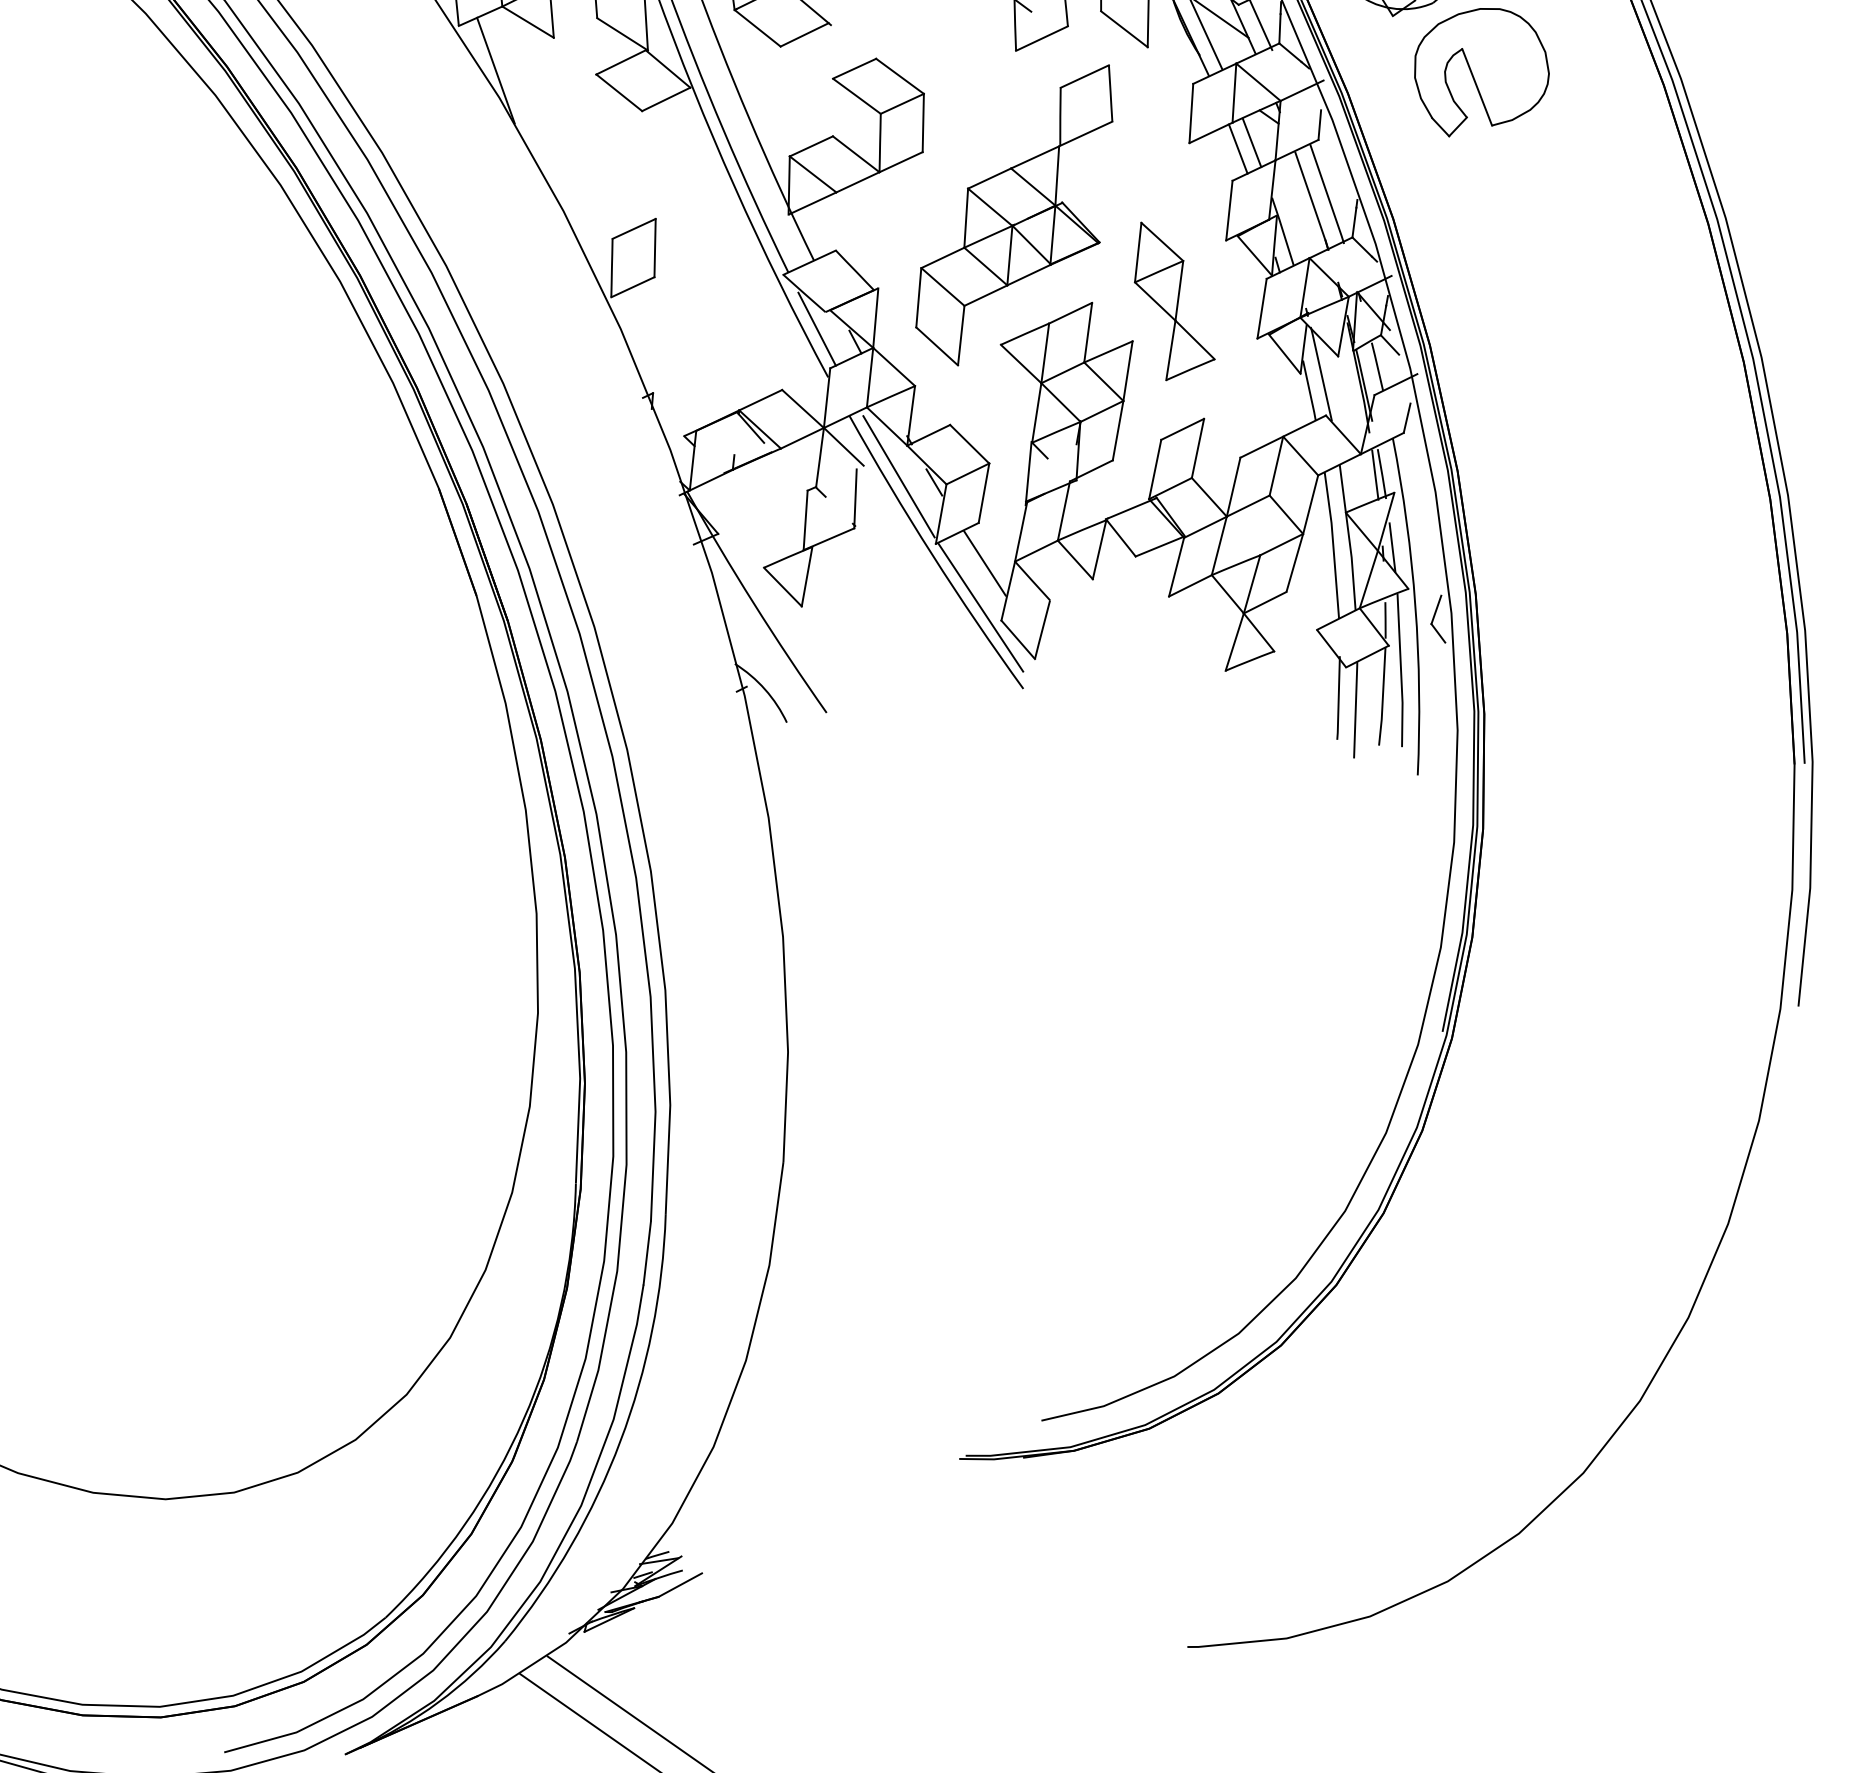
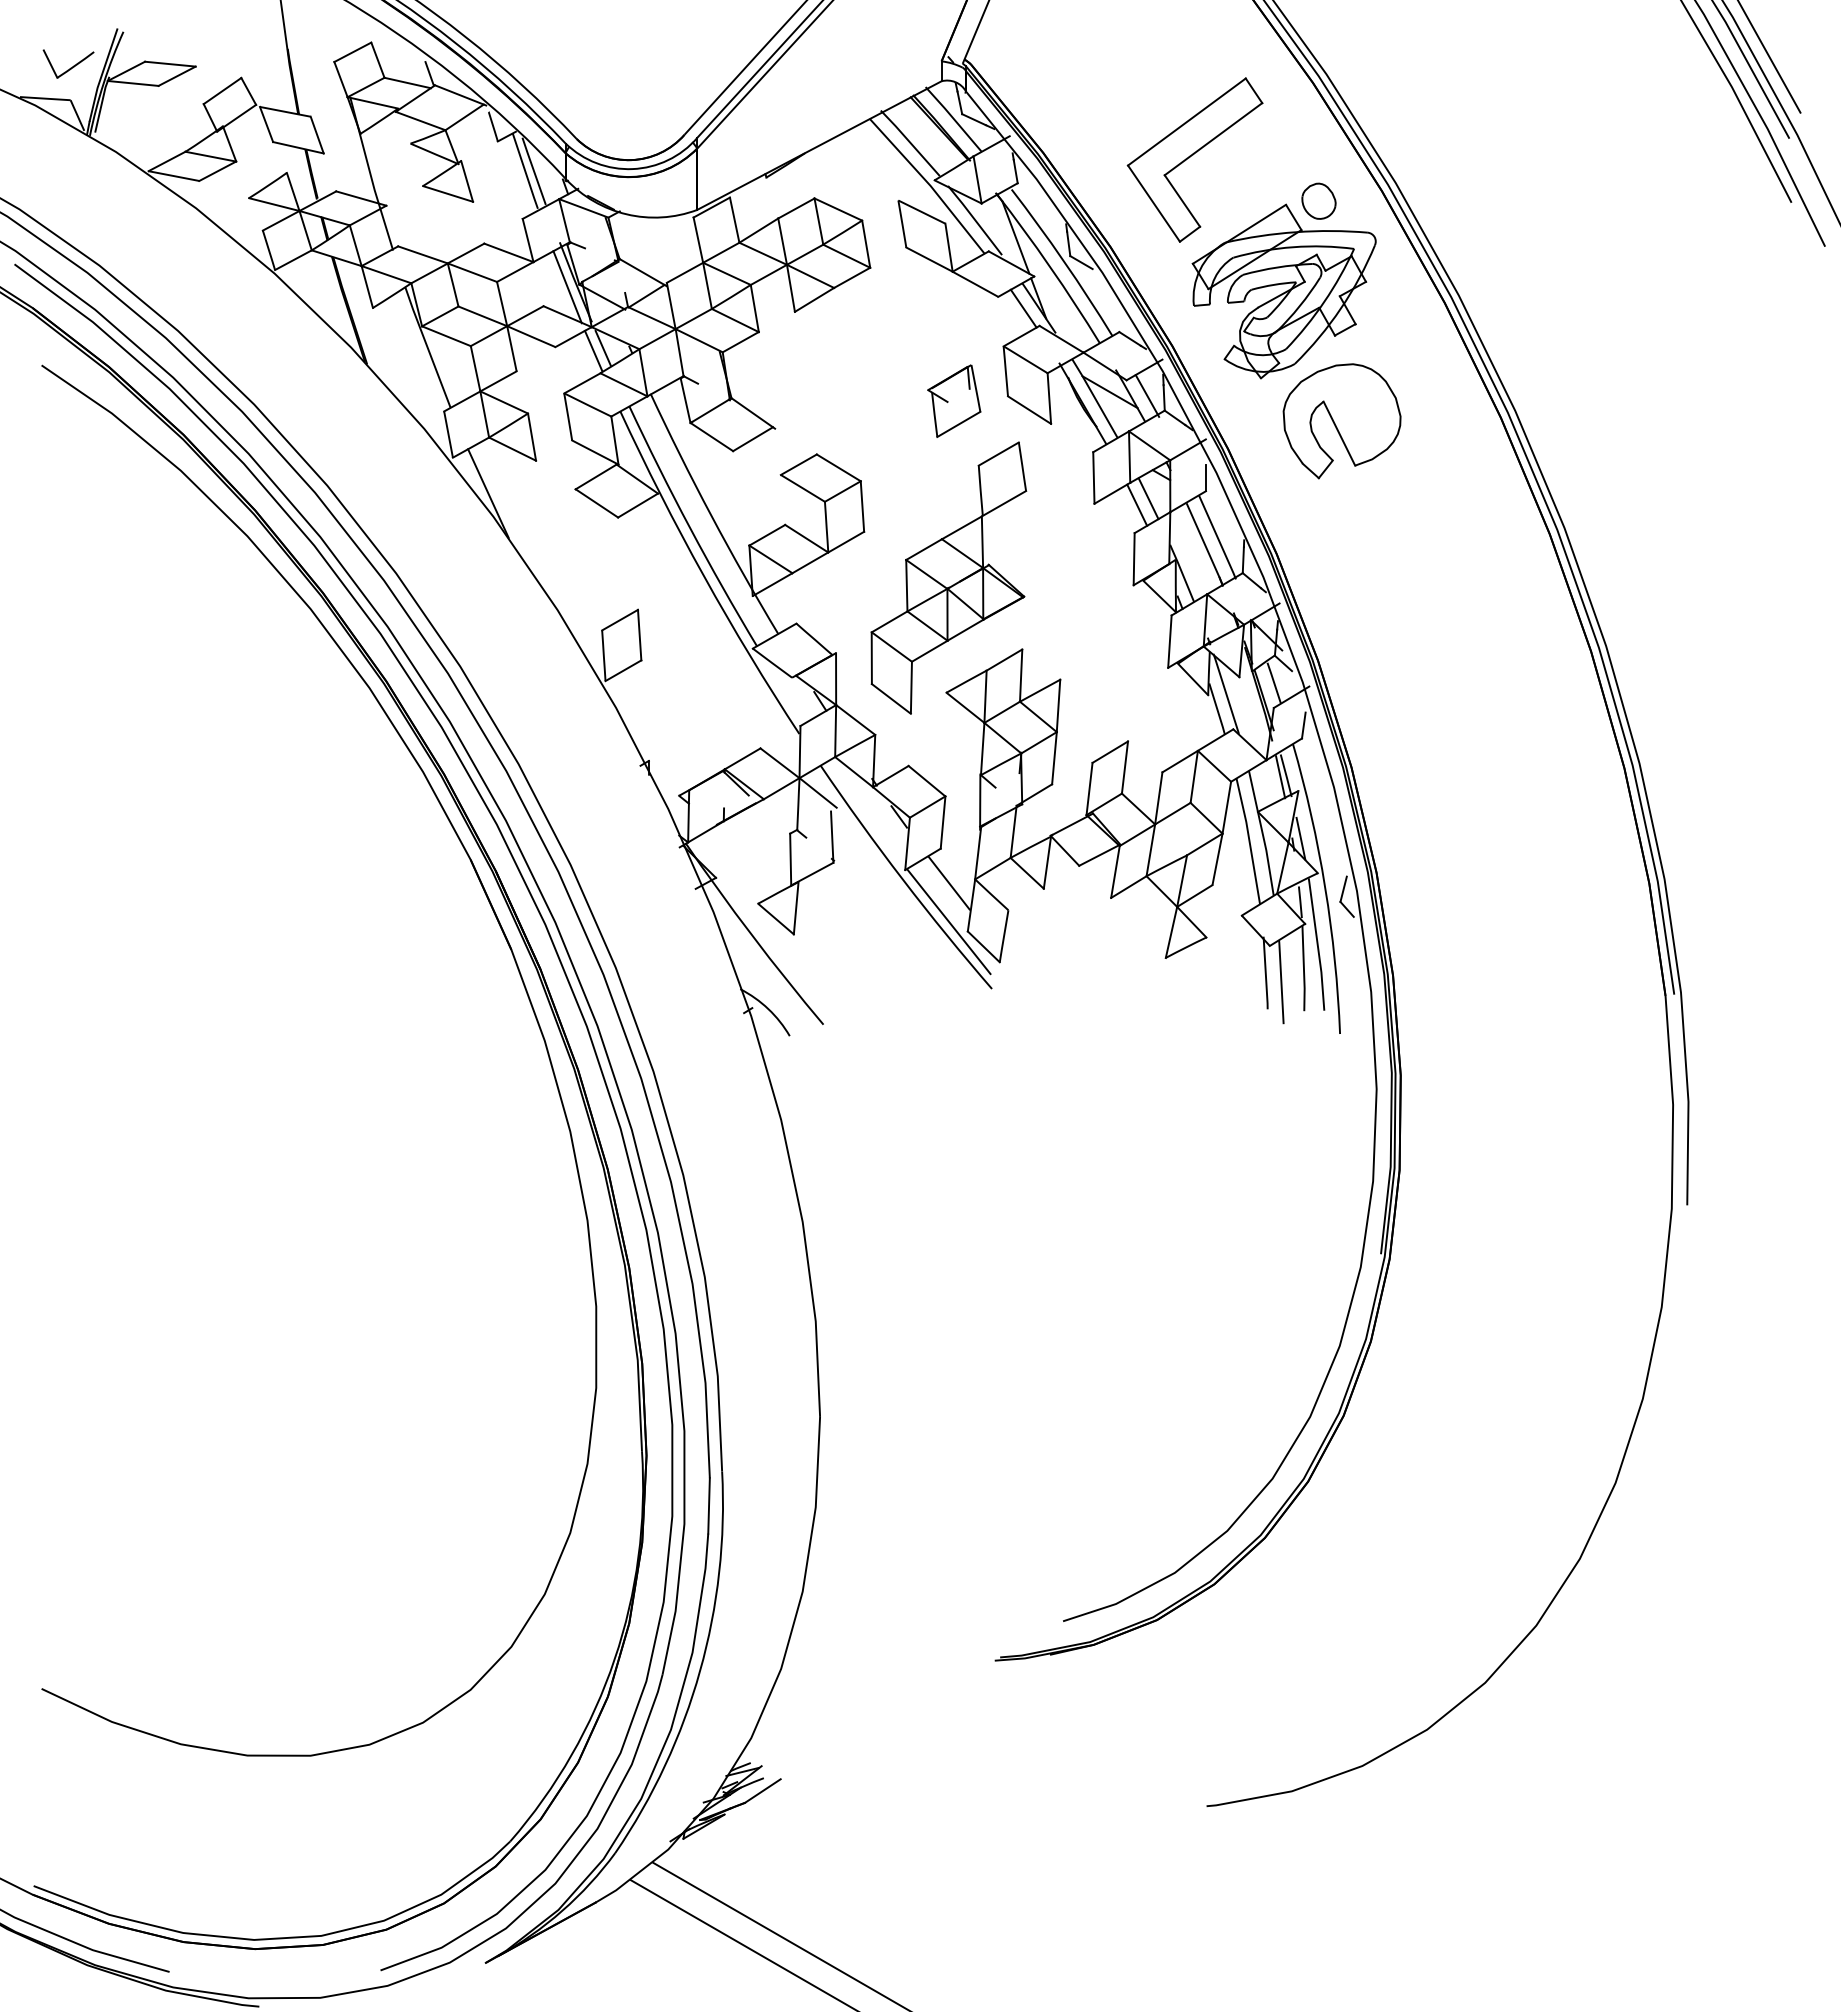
part: (1175, 303) -> (1094, 643), removed
line: (817, 328) -> (786, 692), removed
line: (898, 476) -> (867, 814), removed

